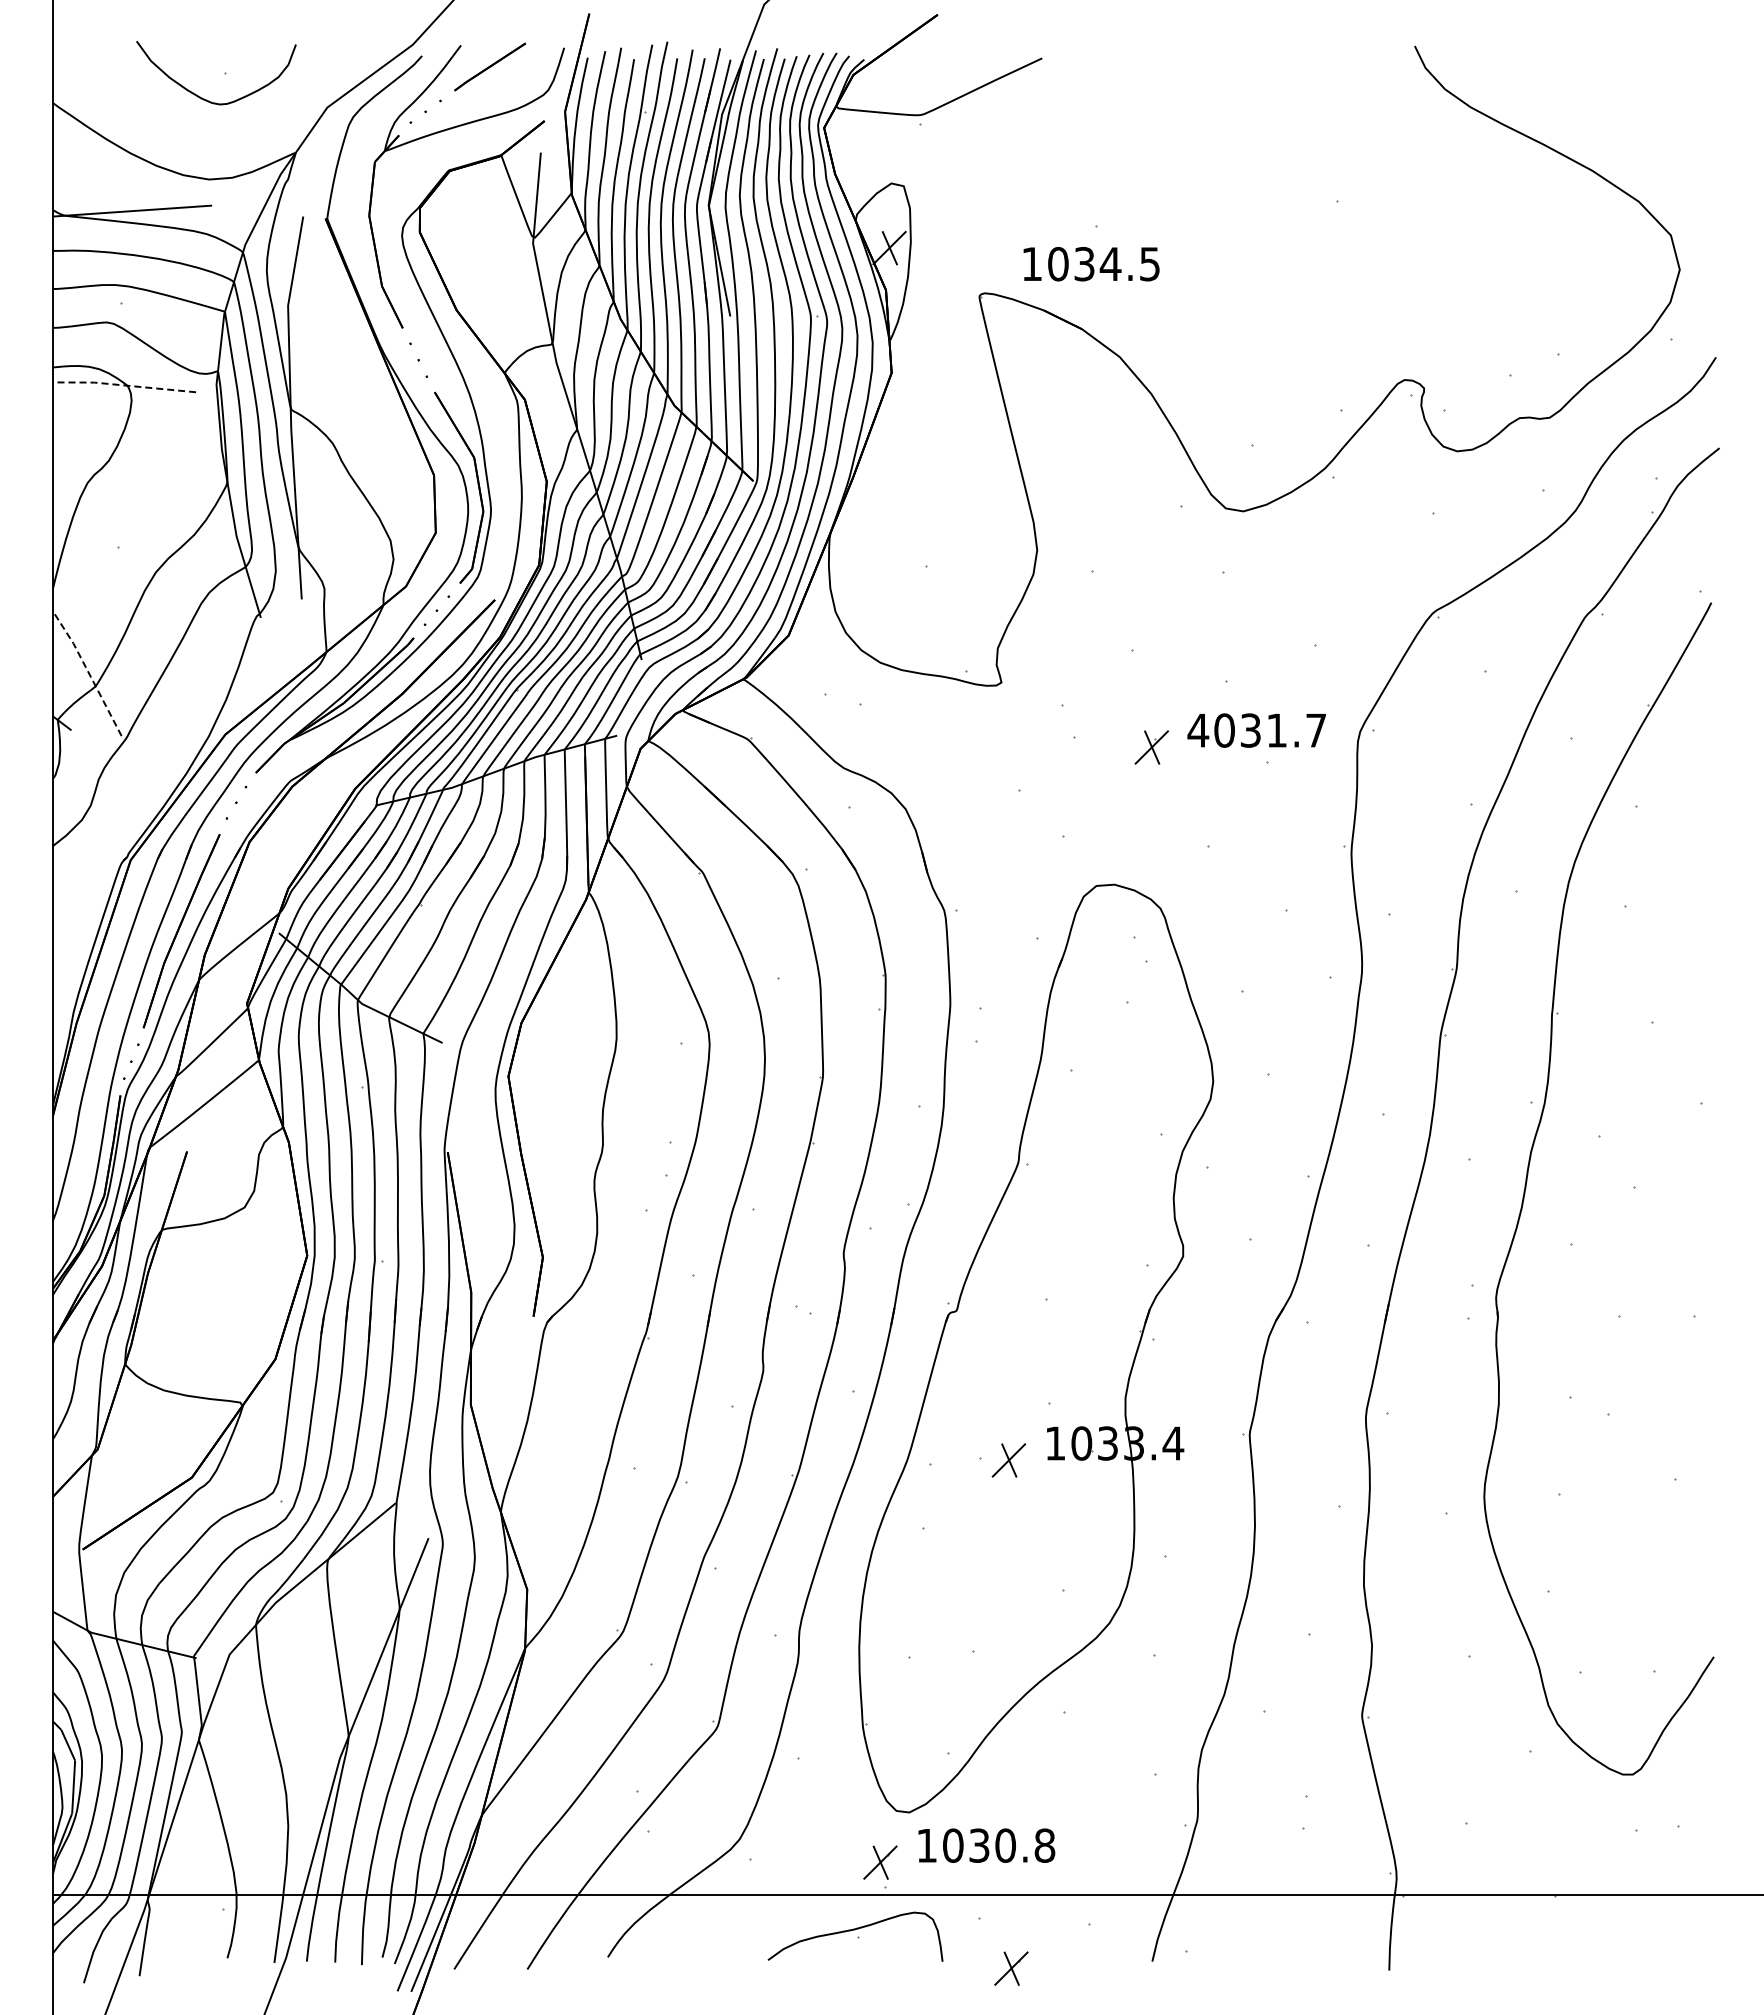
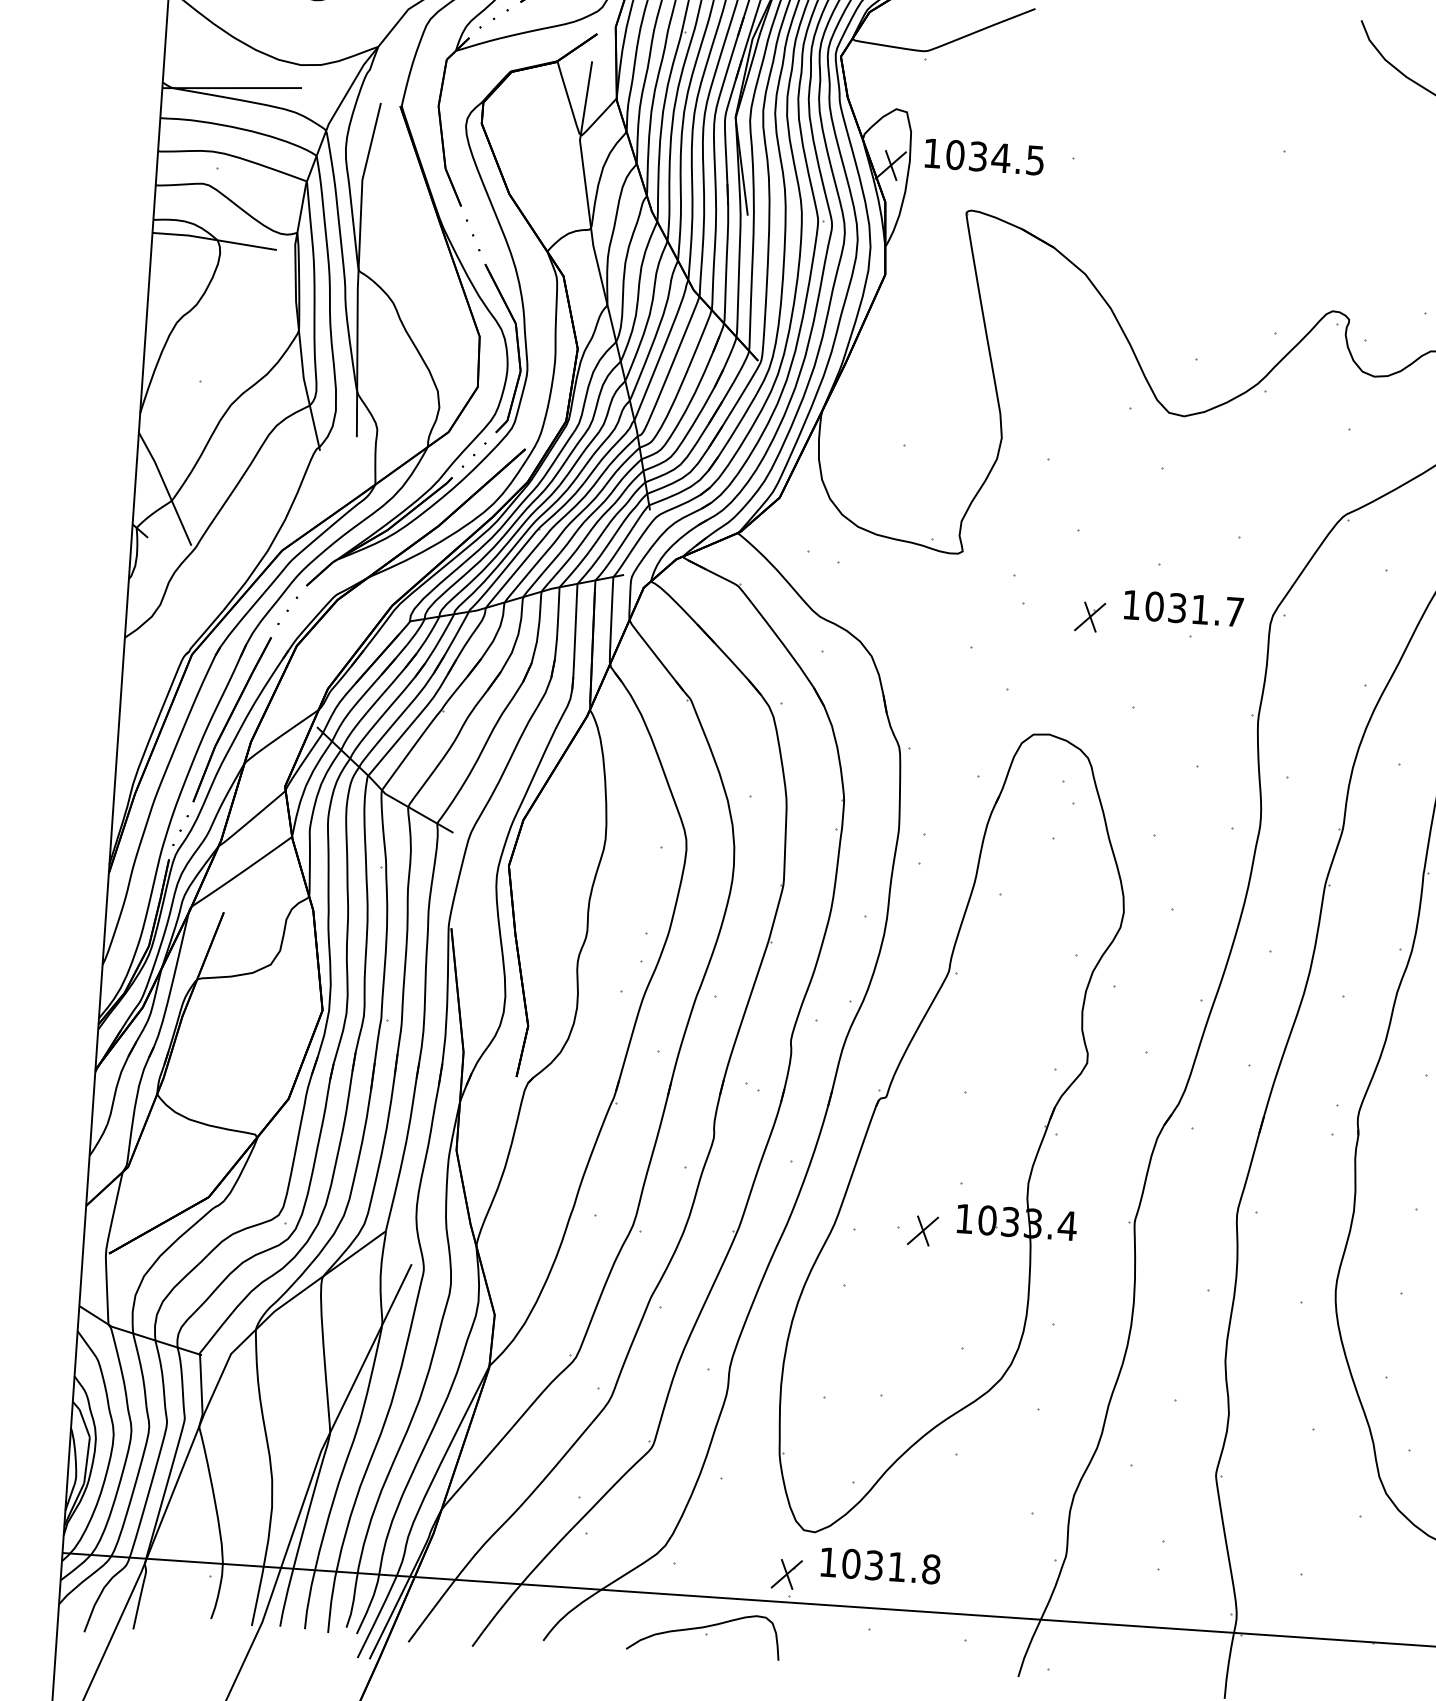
text: (1091, 264) -> (984, 157), moved
line: (123, 385) -> (213, 239), dashed -> solid
line: (88, 671) -> (166, 487), dashed -> solid
text: (1198, 730) -> (1131, 604), 4031.7 -> 1031.7
text: (1005, 1845) -> (897, 1566), 1030.8 -> 1031.8
part: (855, 1936) -> (703, 1633), moved
part: (1011, 1968) -> (894, 1674), removed

